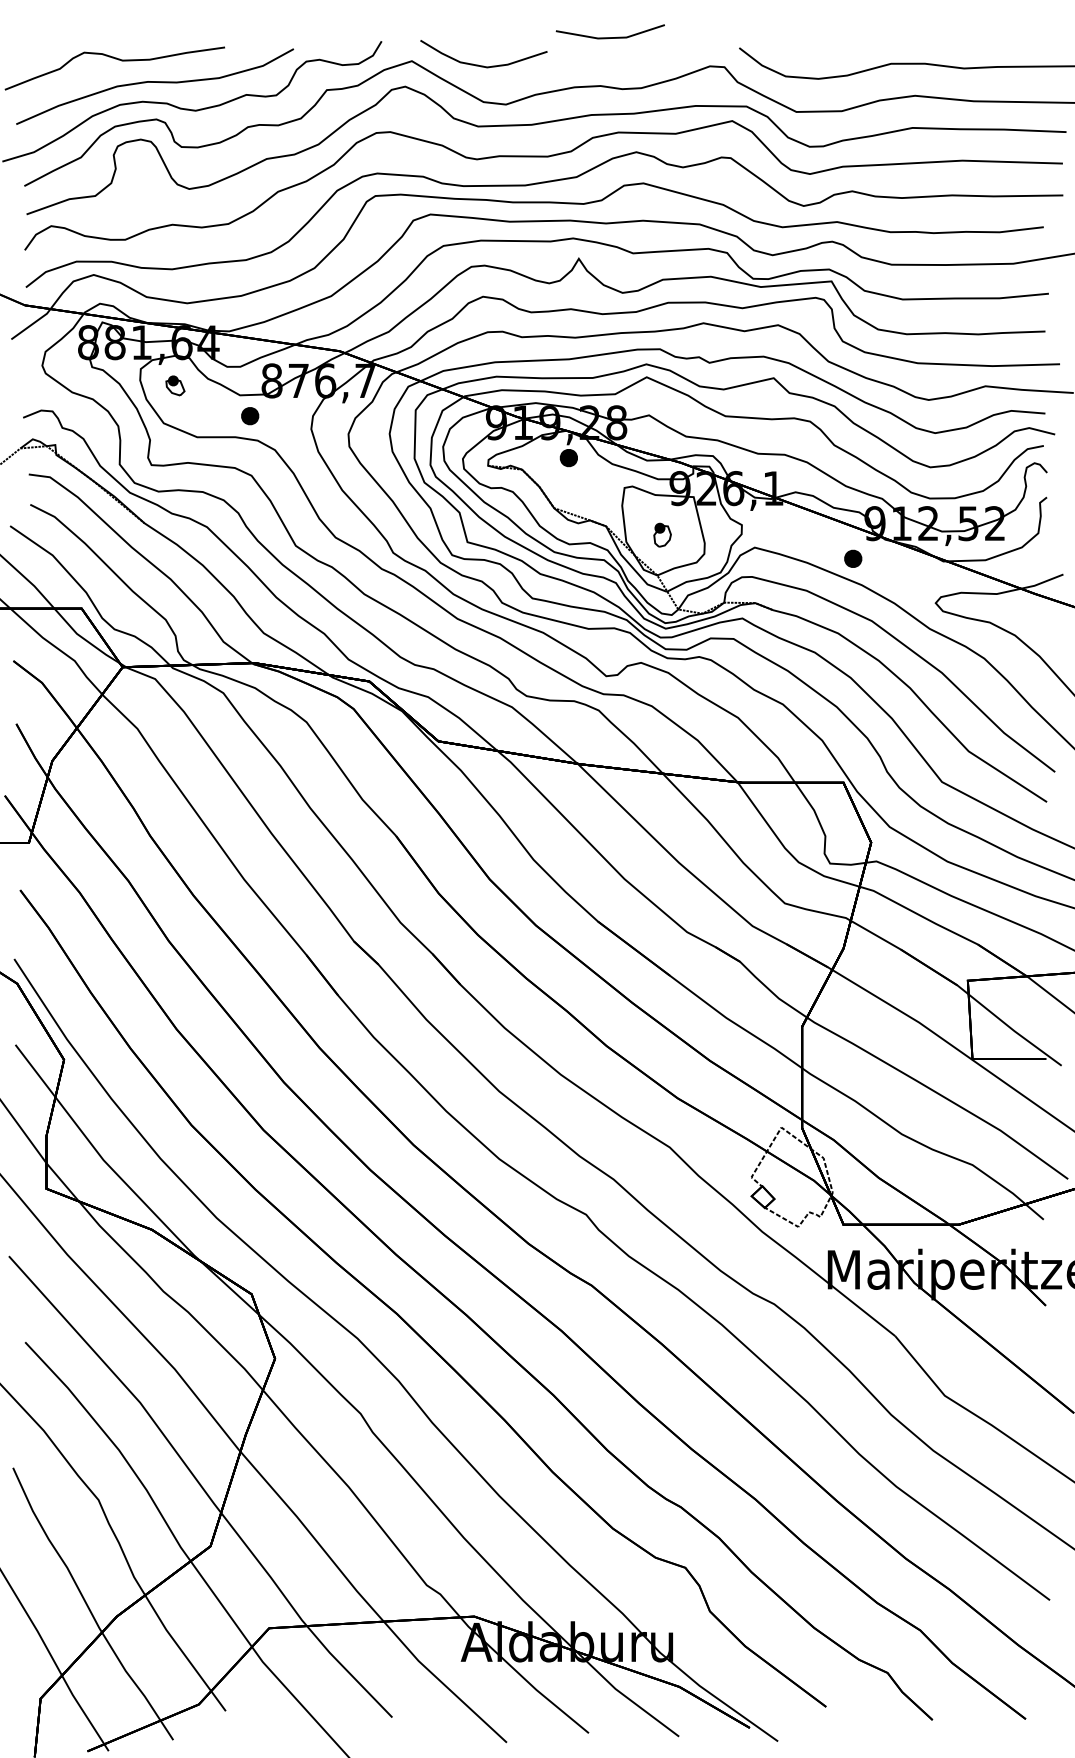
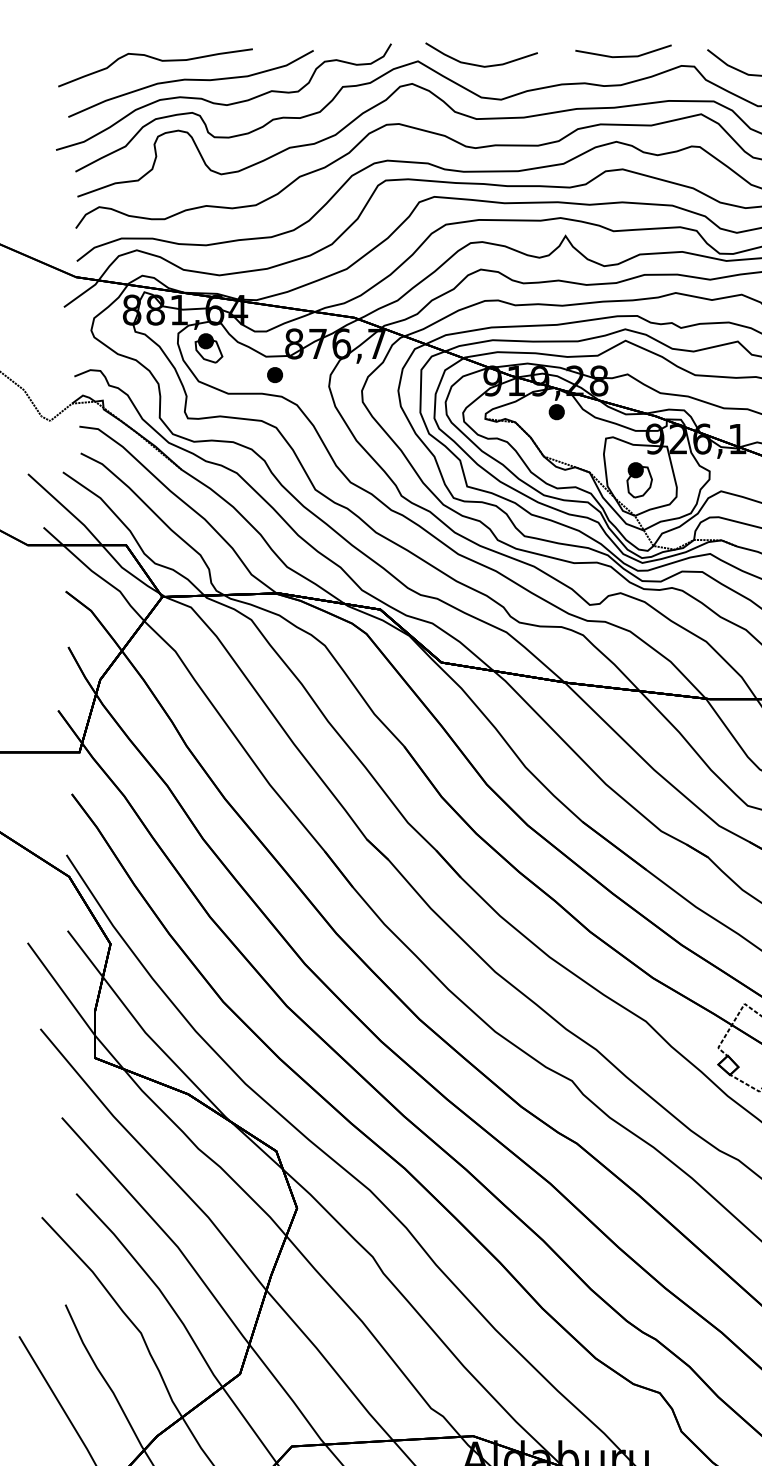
line: (609, 37) -> (622, 56), moved
part: (175, 385) -> (209, 348), size x1.67
part: (662, 534) -> (639, 479), size x1.67

